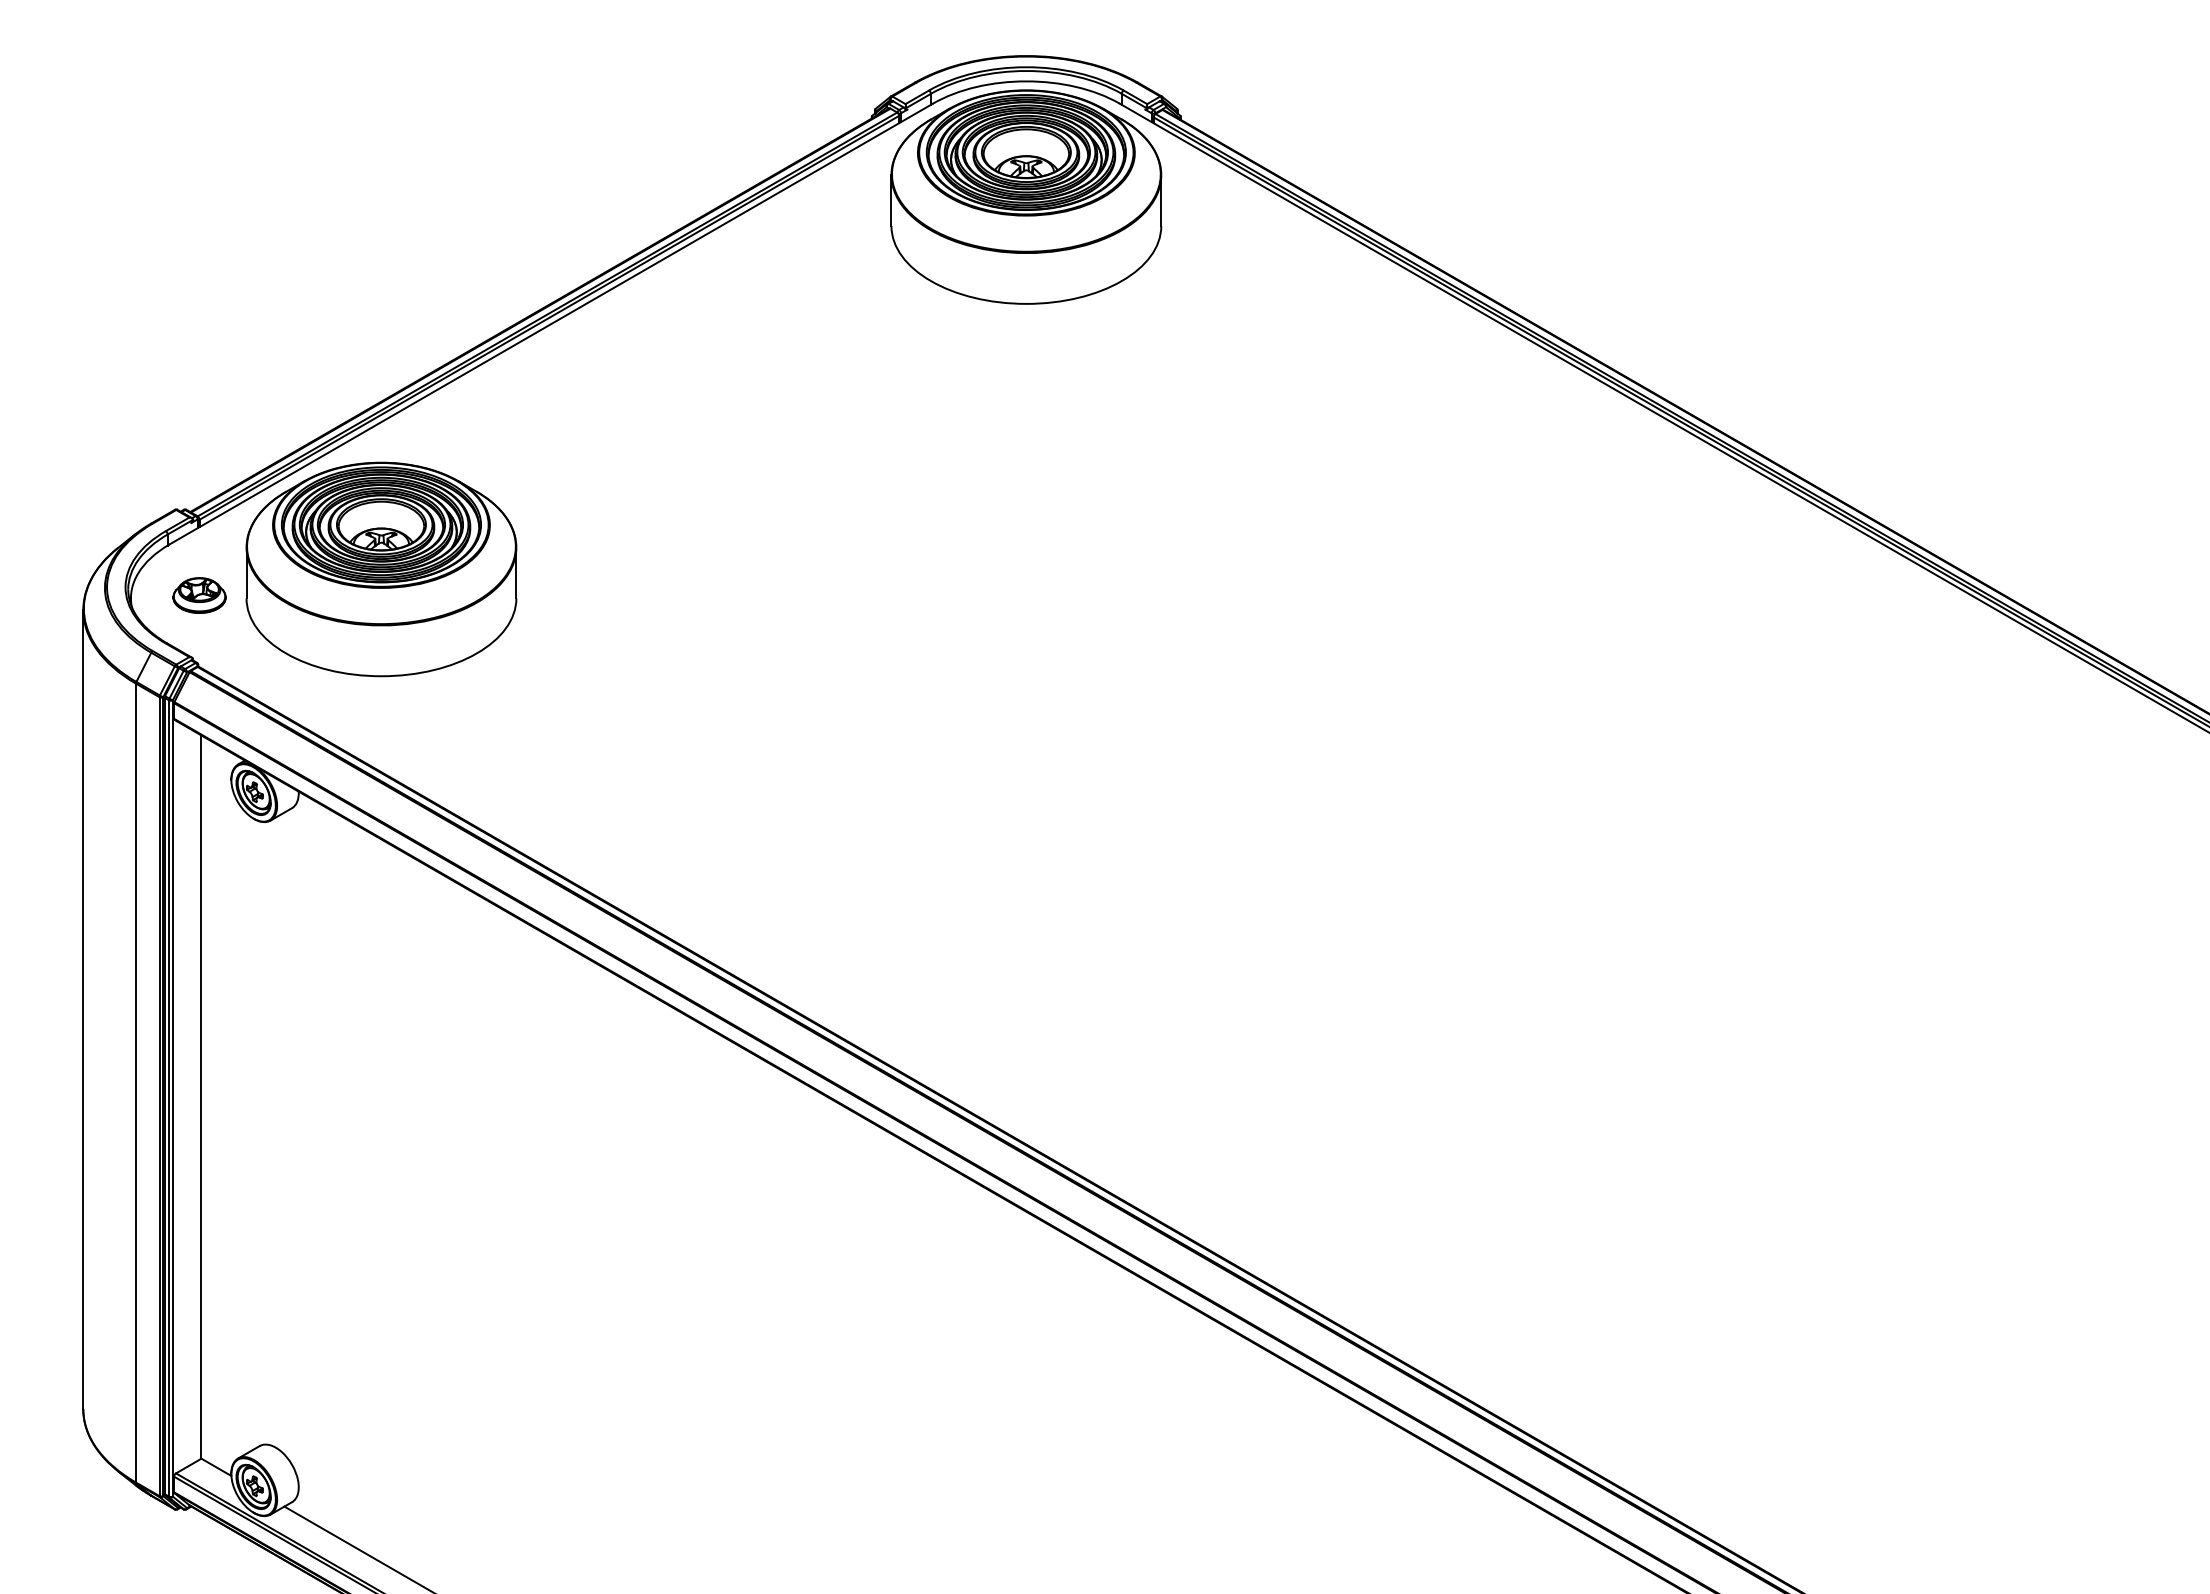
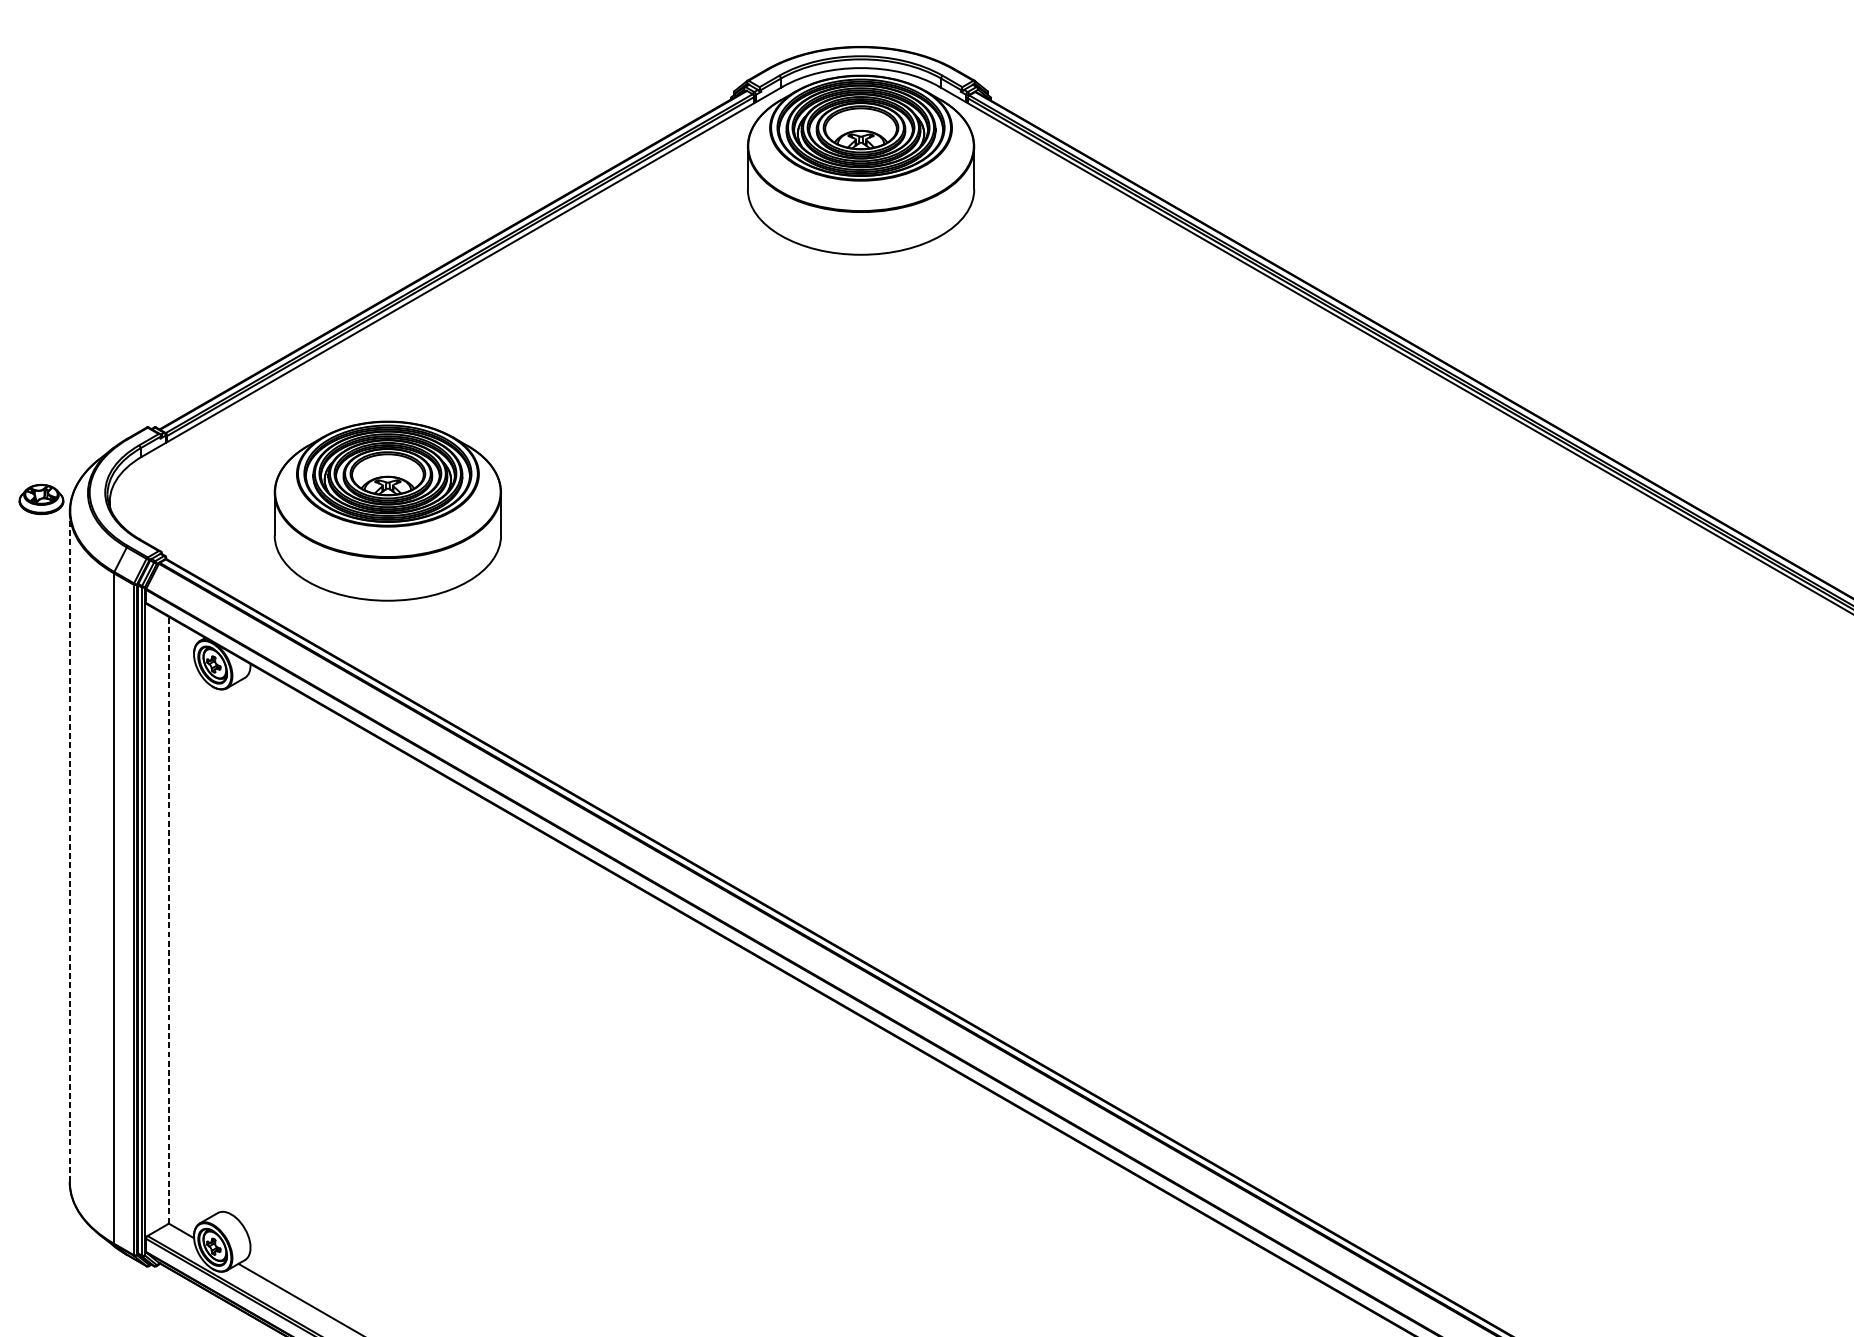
part: (381, 569) -> (387, 511), moved
part: (199, 595) -> (41, 499), moved
line: (83, 1010) -> (69, 847), solid -> dashed
line: (201, 1096) -> (168, 919), solid -> dashed

